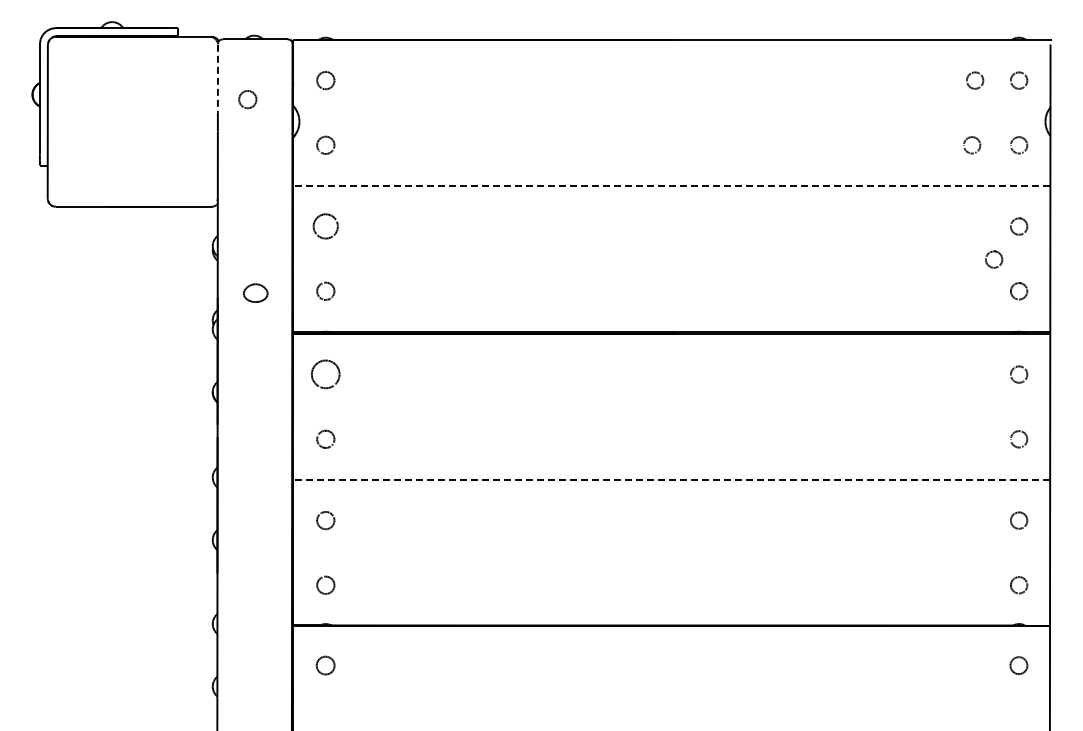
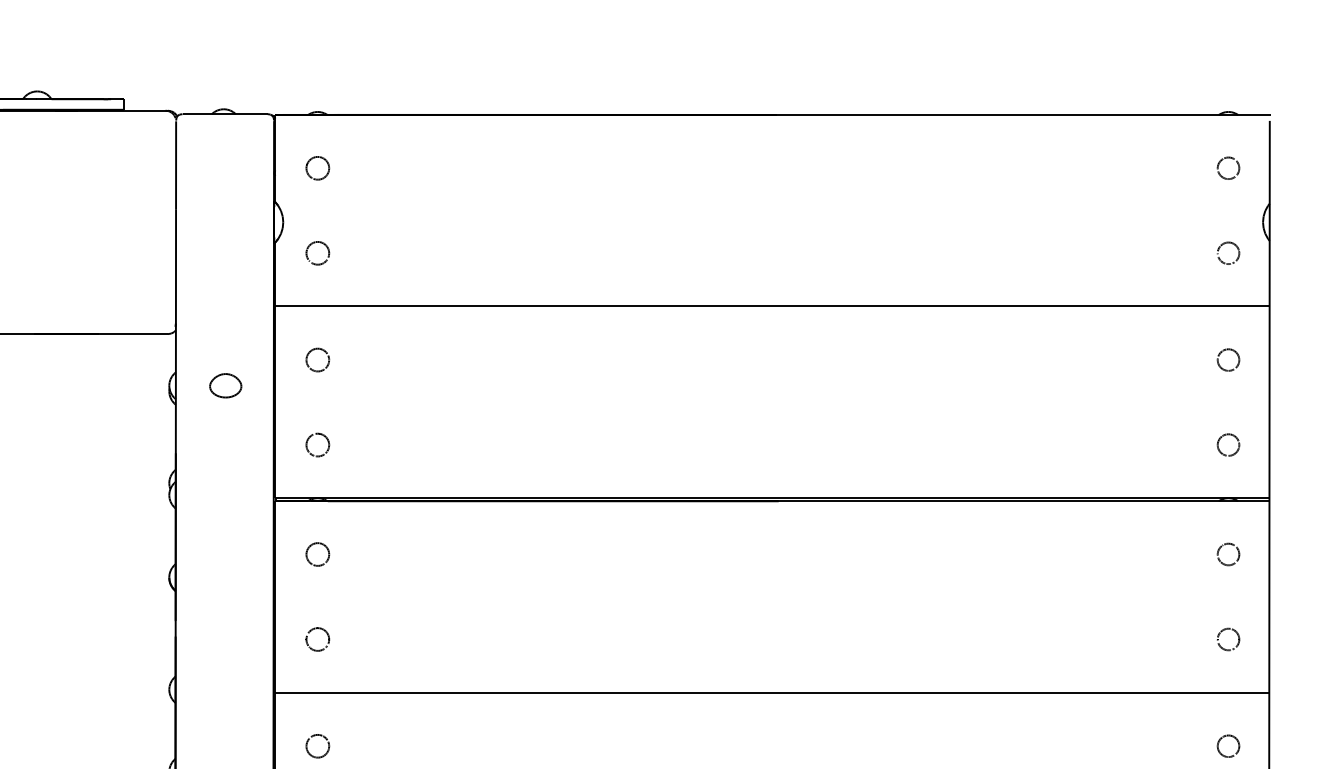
part: (978, 74) -> (1175, 160), removed
line: (217, 78) -> (175, 165), dashed -> solid
part: (247, 99) -> (214, 193), removed
part: (978, 142) -> (1175, 249), removed
line: (671, 185) -> (771, 306), dashed -> solid
part: (325, 226) -> (317, 359), size x0.71
part: (997, 253) -> (1200, 395), removed
part: (255, 292) -> (225, 384), moved
part: (325, 374) -> (317, 554), size x0.62
line: (671, 479) -> (771, 692), dashed -> solid

